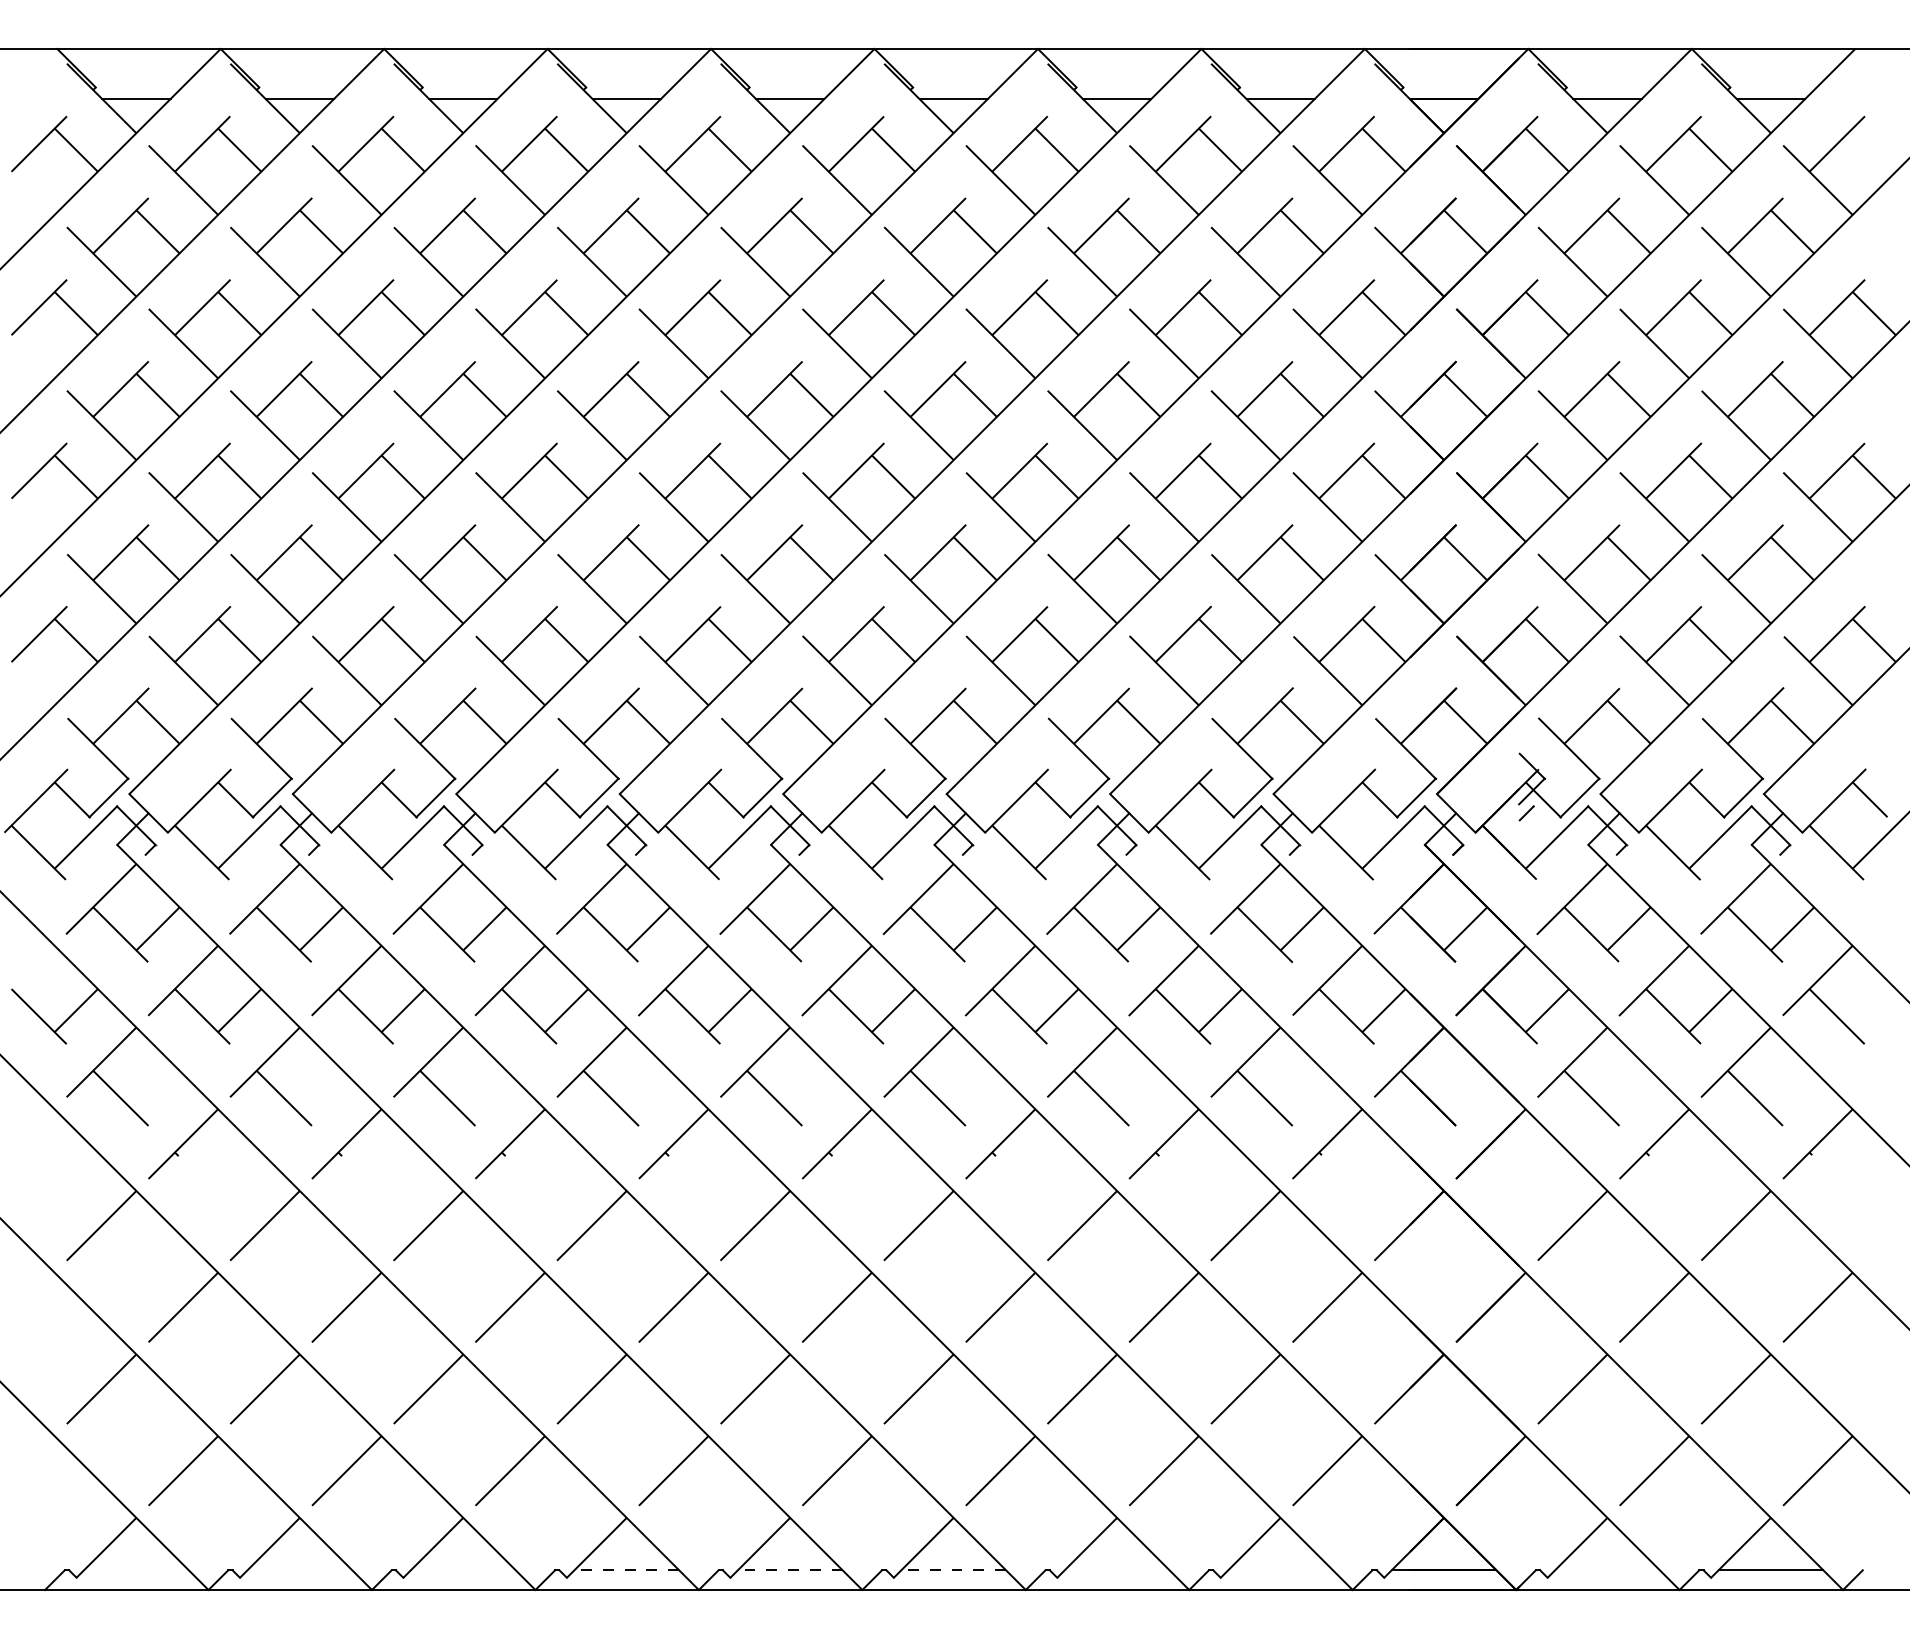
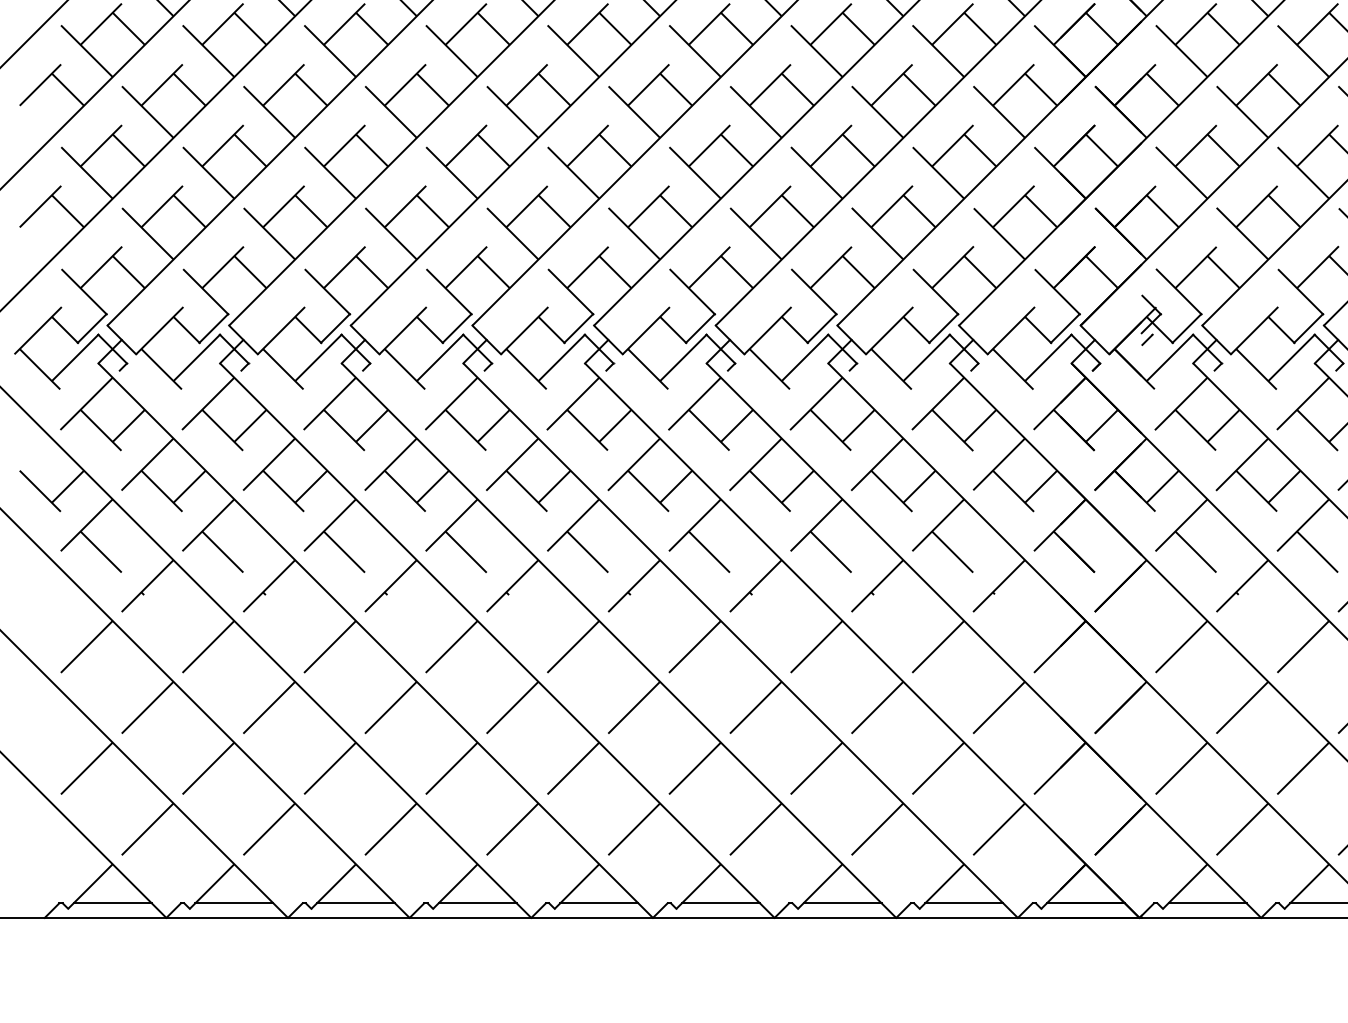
line: (136, 1570) -> (112, 903), added
line: (299, 1570) -> (234, 903), added
line: (462, 1570) -> (355, 903), added
line: (626, 1570) -> (477, 903), dashed -> solid
line: (789, 1570) -> (598, 903), dashed -> solid
line: (953, 1570) -> (720, 903), dashed -> solid
line: (1116, 1570) -> (842, 903), added
line: (1280, 1570) -> (964, 903), added
line: (1607, 1570) -> (1207, 903), added

